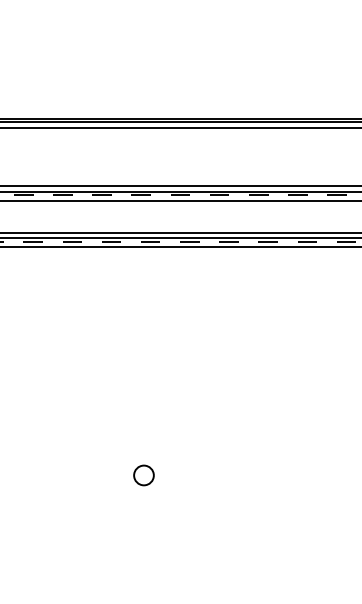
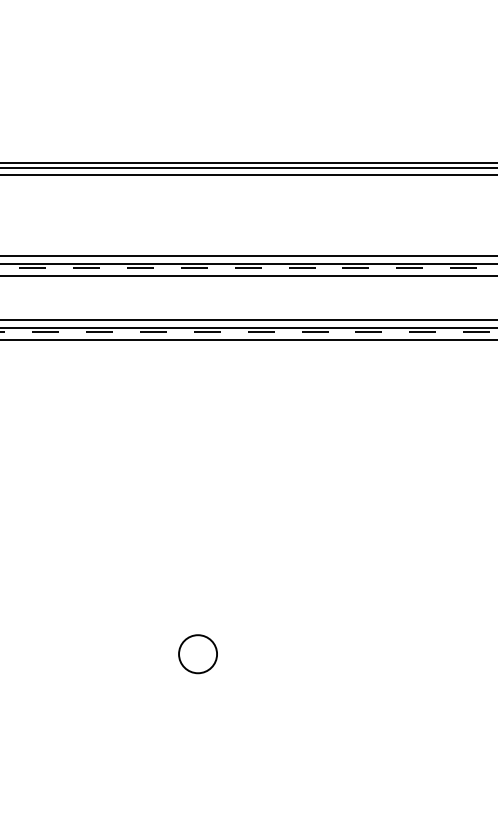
circle: (143, 475) -> (197, 654), size x1.4

